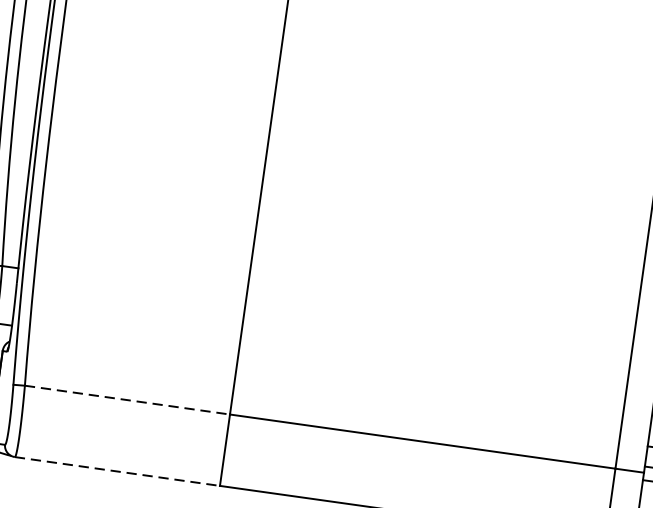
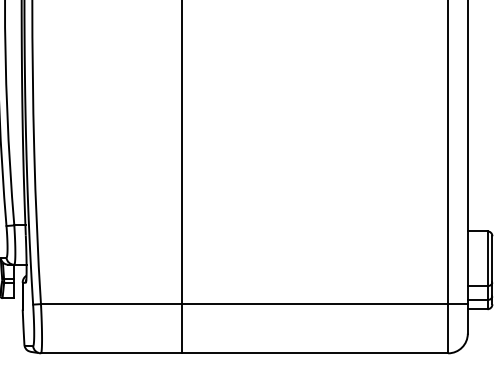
line: (127, 400) -> (111, 304), dashed -> solid
line: (117, 471) -> (111, 353), dashed -> solid

